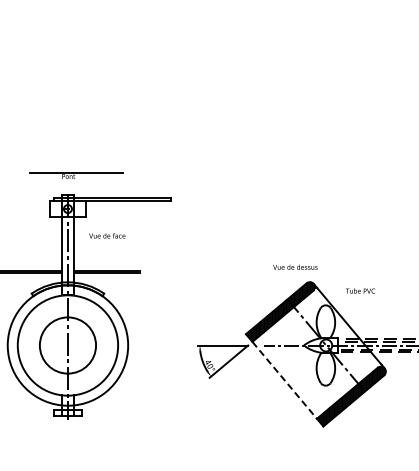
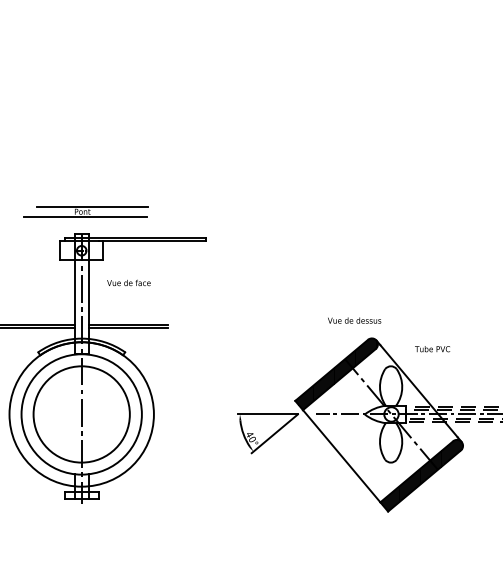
line: (71, 180) -> (85, 216), added
circle: (67, 345) -> (81, 414), size x1.43
line: (285, 380) -> (342, 456), dashed -> solid

